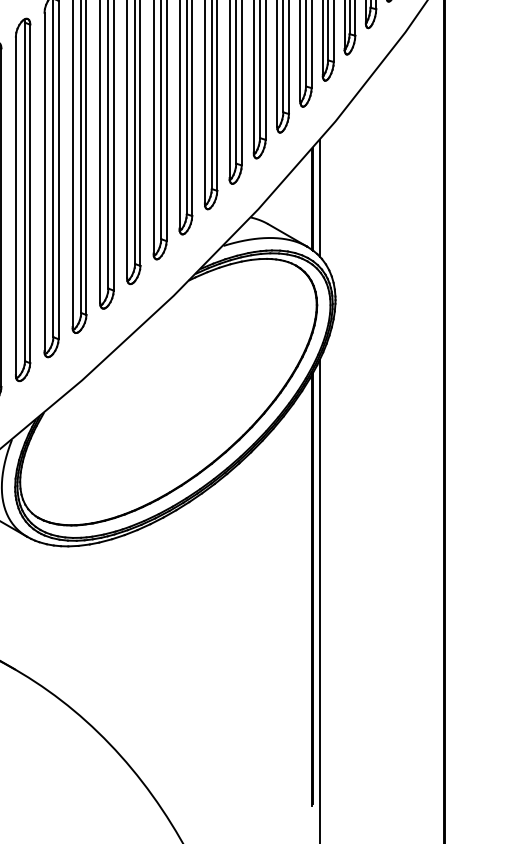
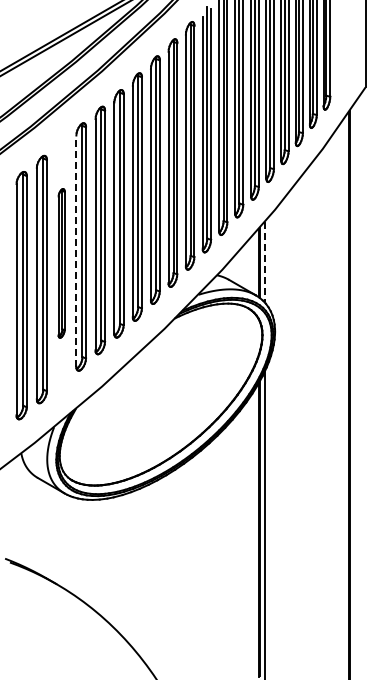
line: (44, 182) -> (76, 251), solid -> dashed
line: (319, 198) -> (264, 262), solid -> dashed
part: (22, 200) -> (61, 263), size x0.6

